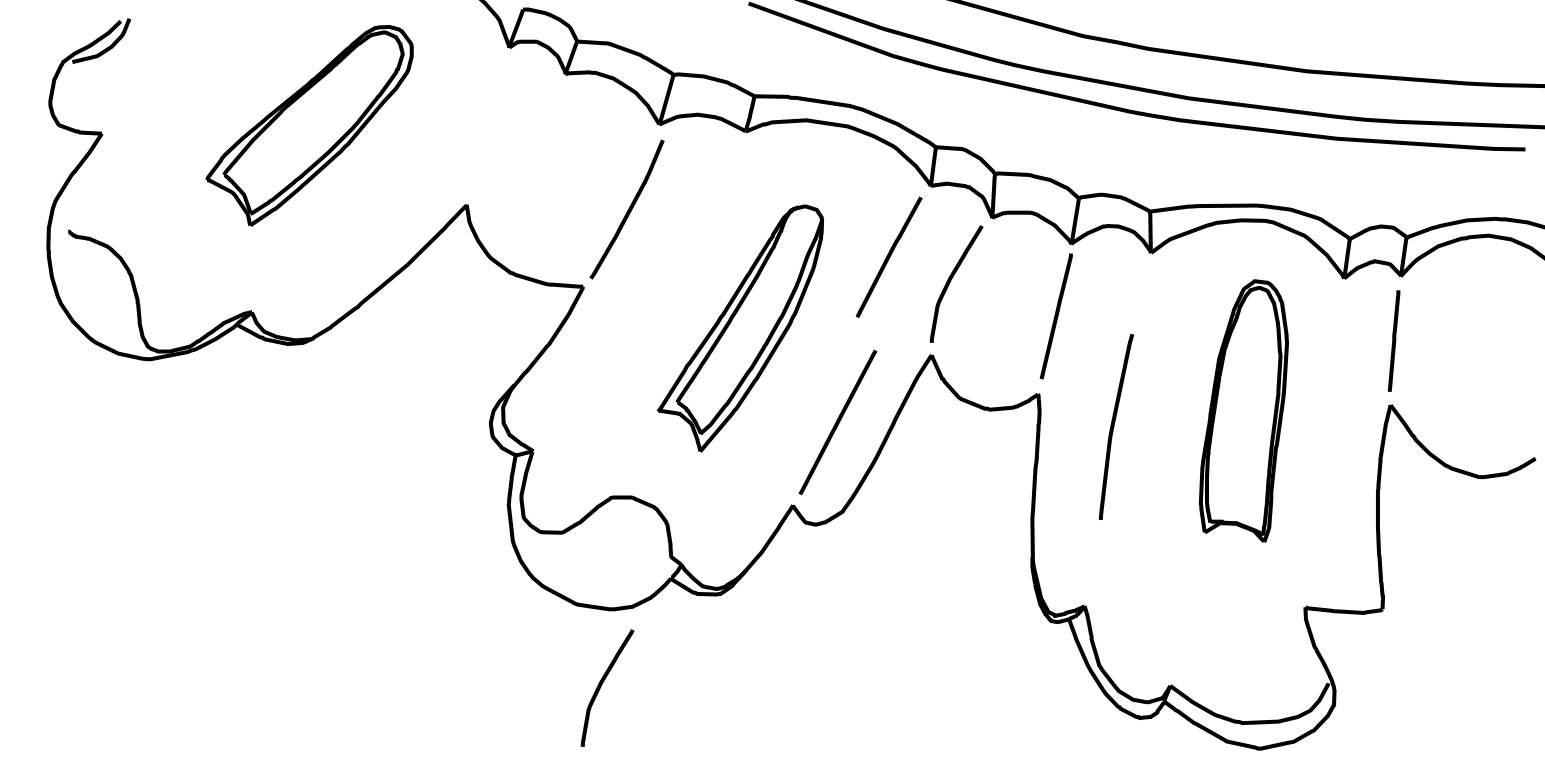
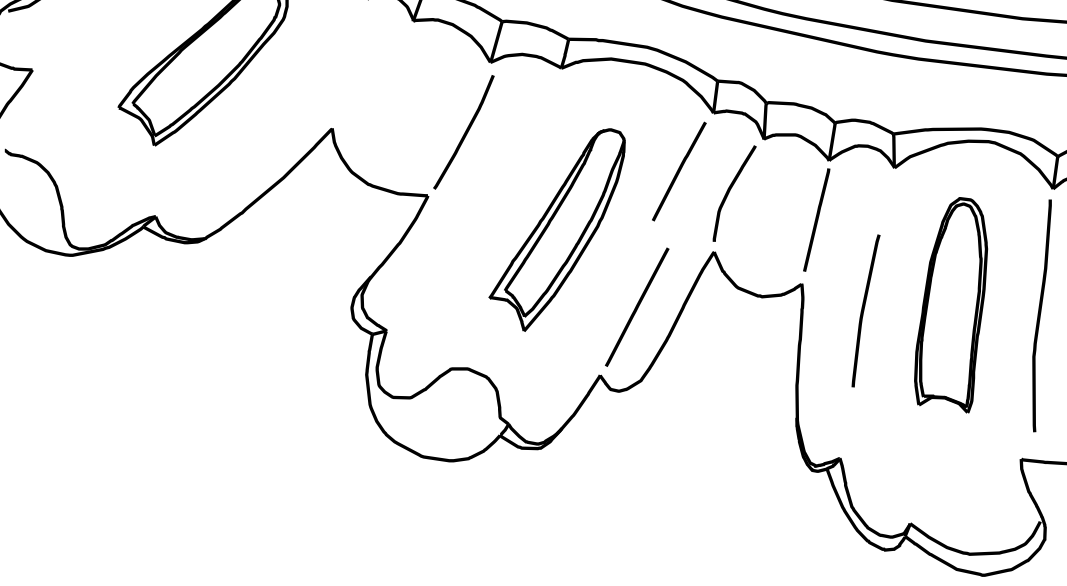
part: (1243, 410) -> (950, 304), moved
curve: (1329, 432) -> (1041, 315), added
curve: (602, 684) -> (443, 522), removed

